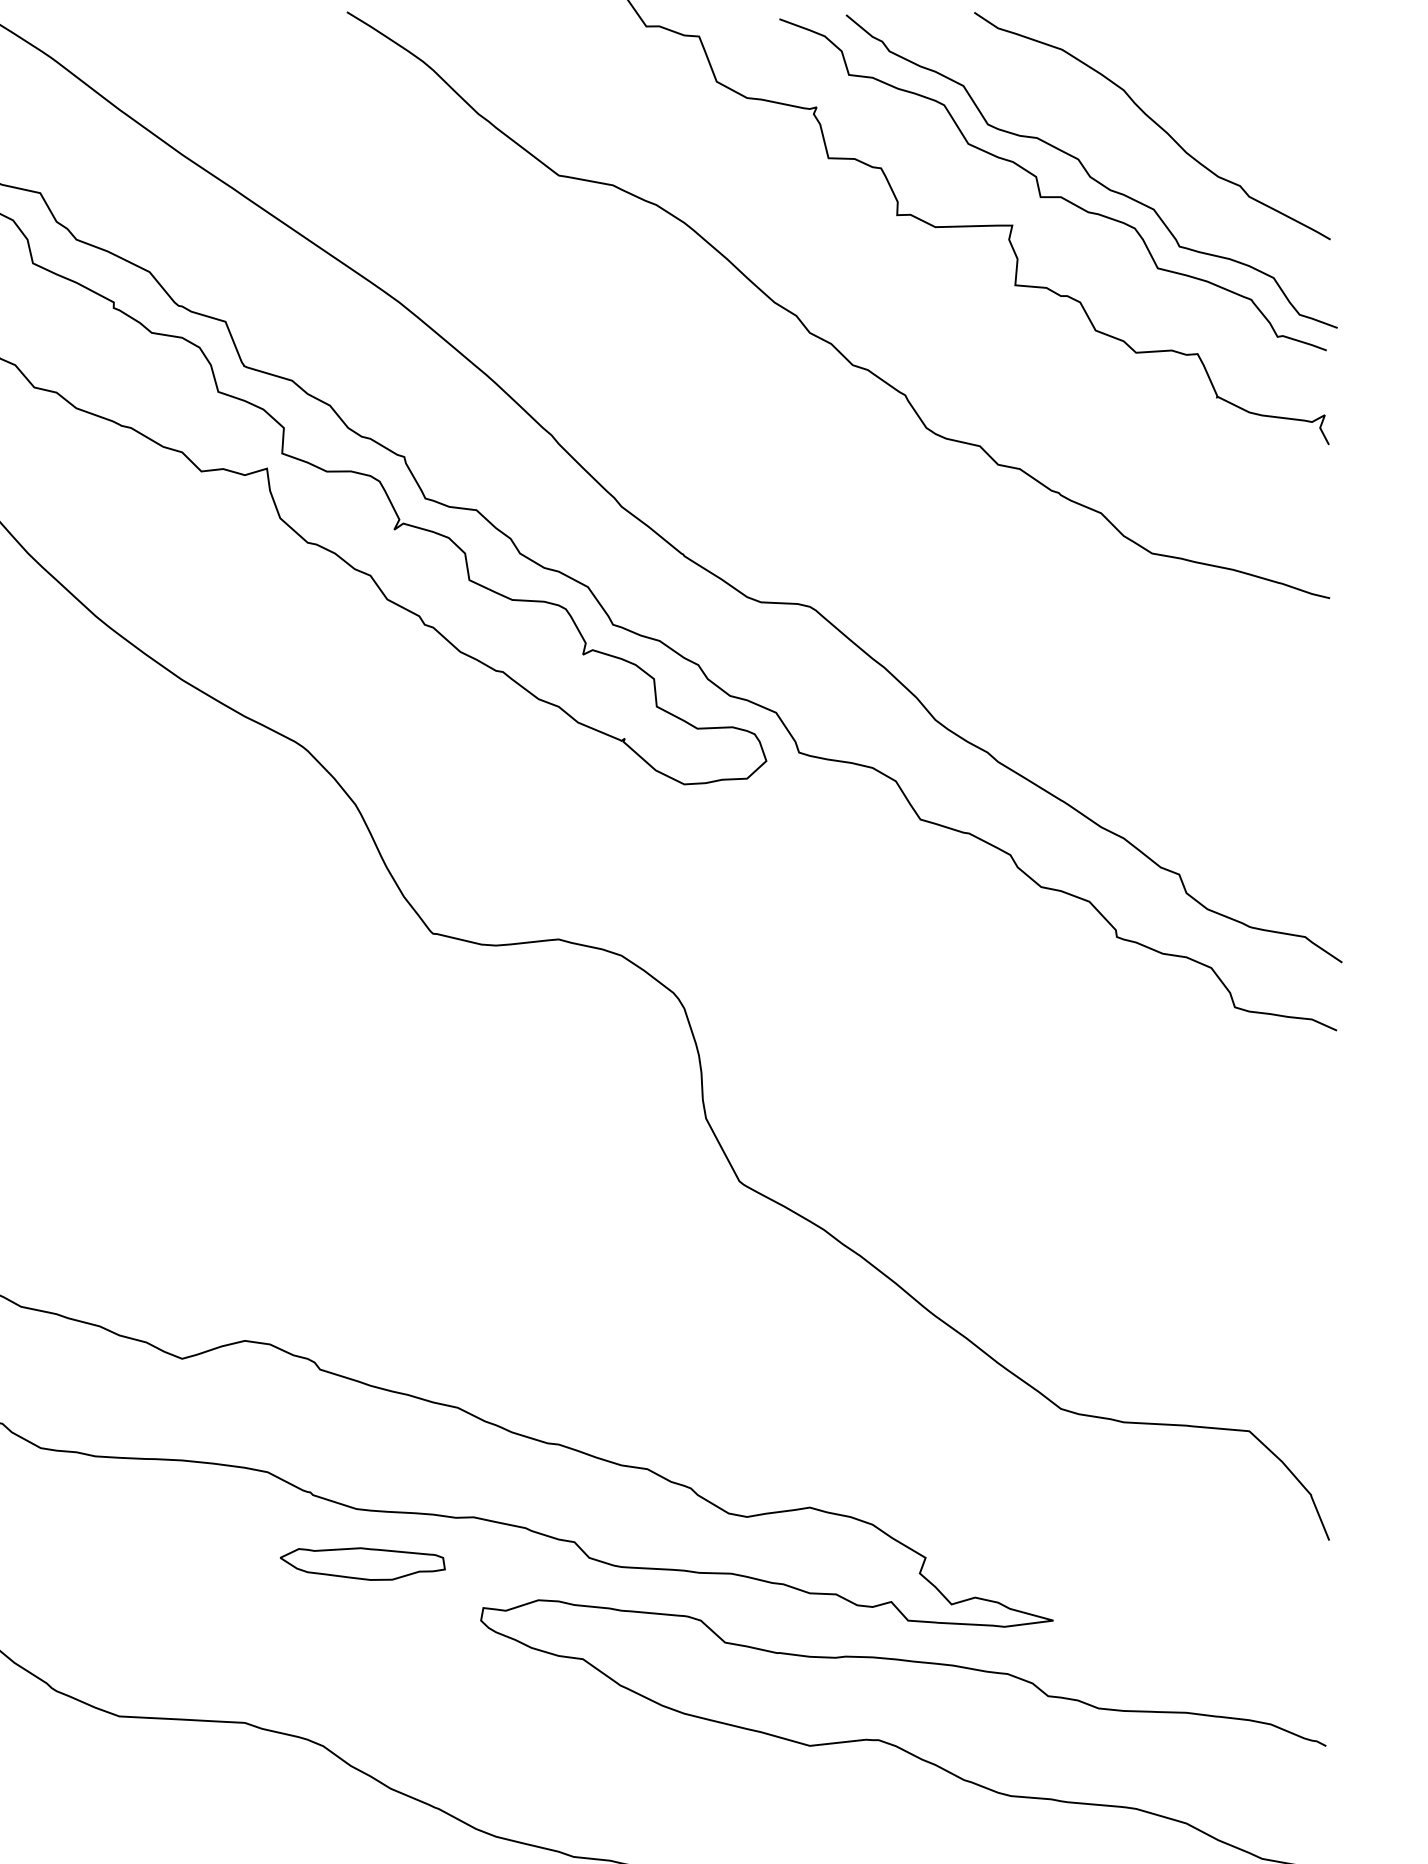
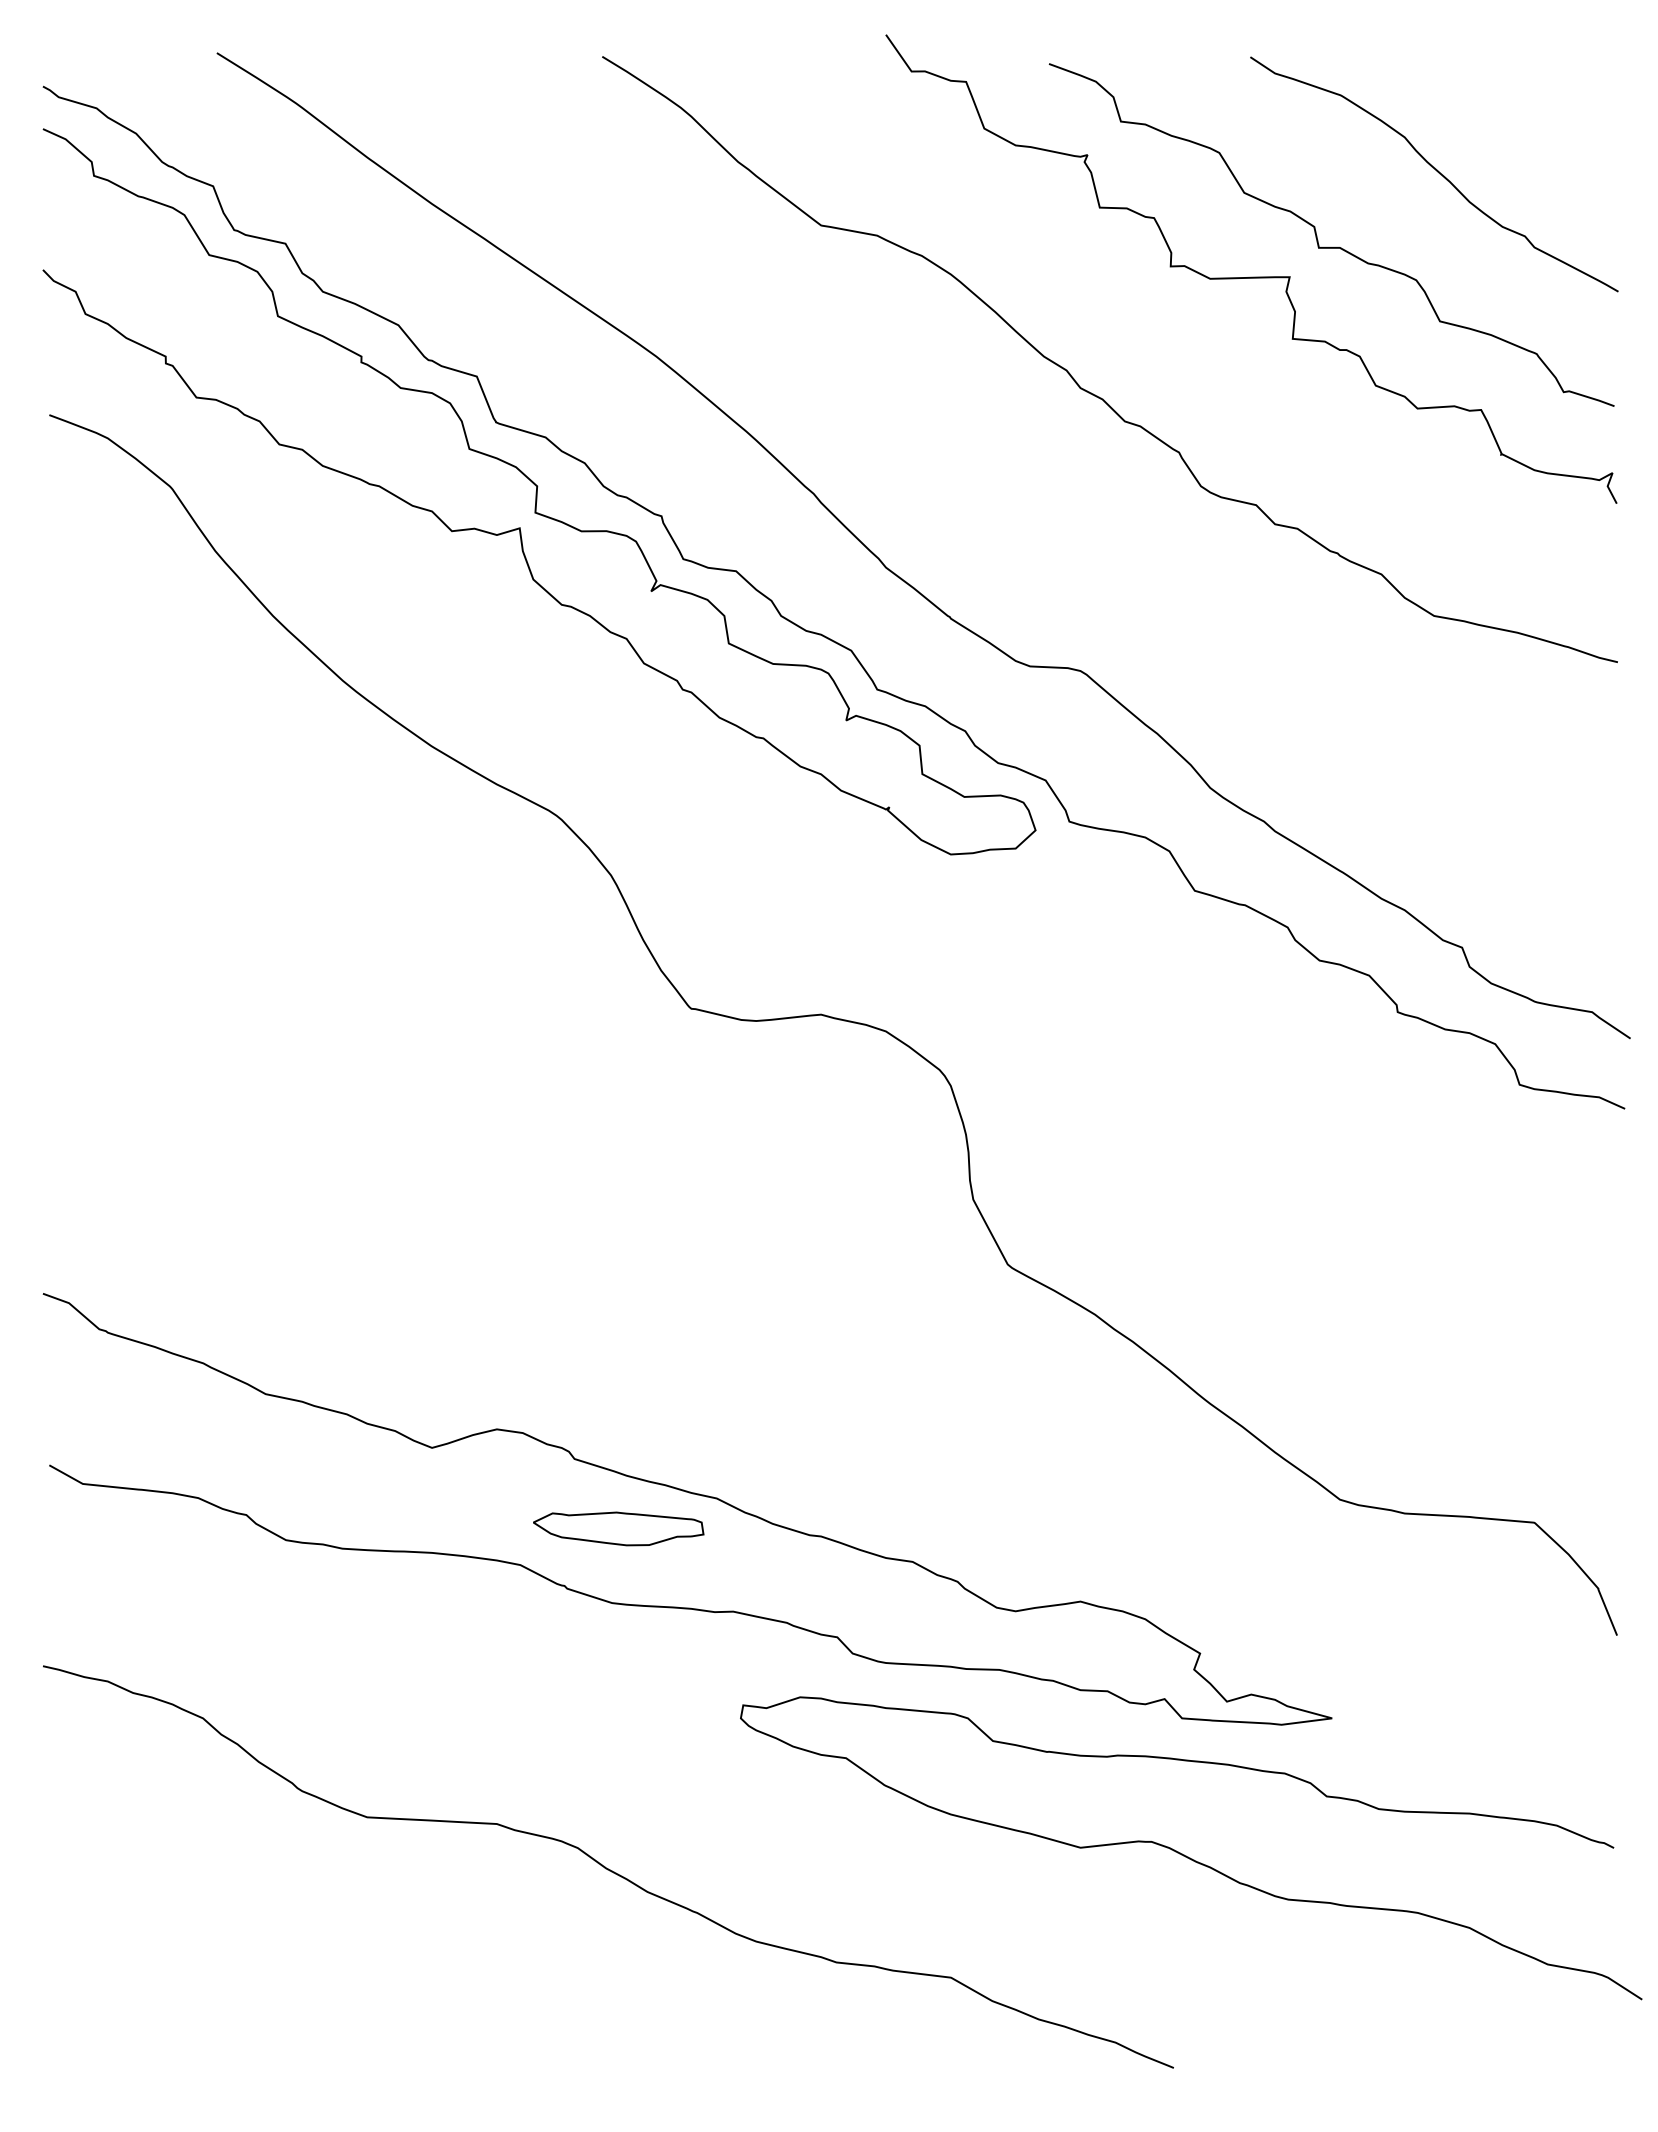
curve: (1088, 172) -> (1368, 222), removed
part: (362, 1563) -> (618, 1528), moved

